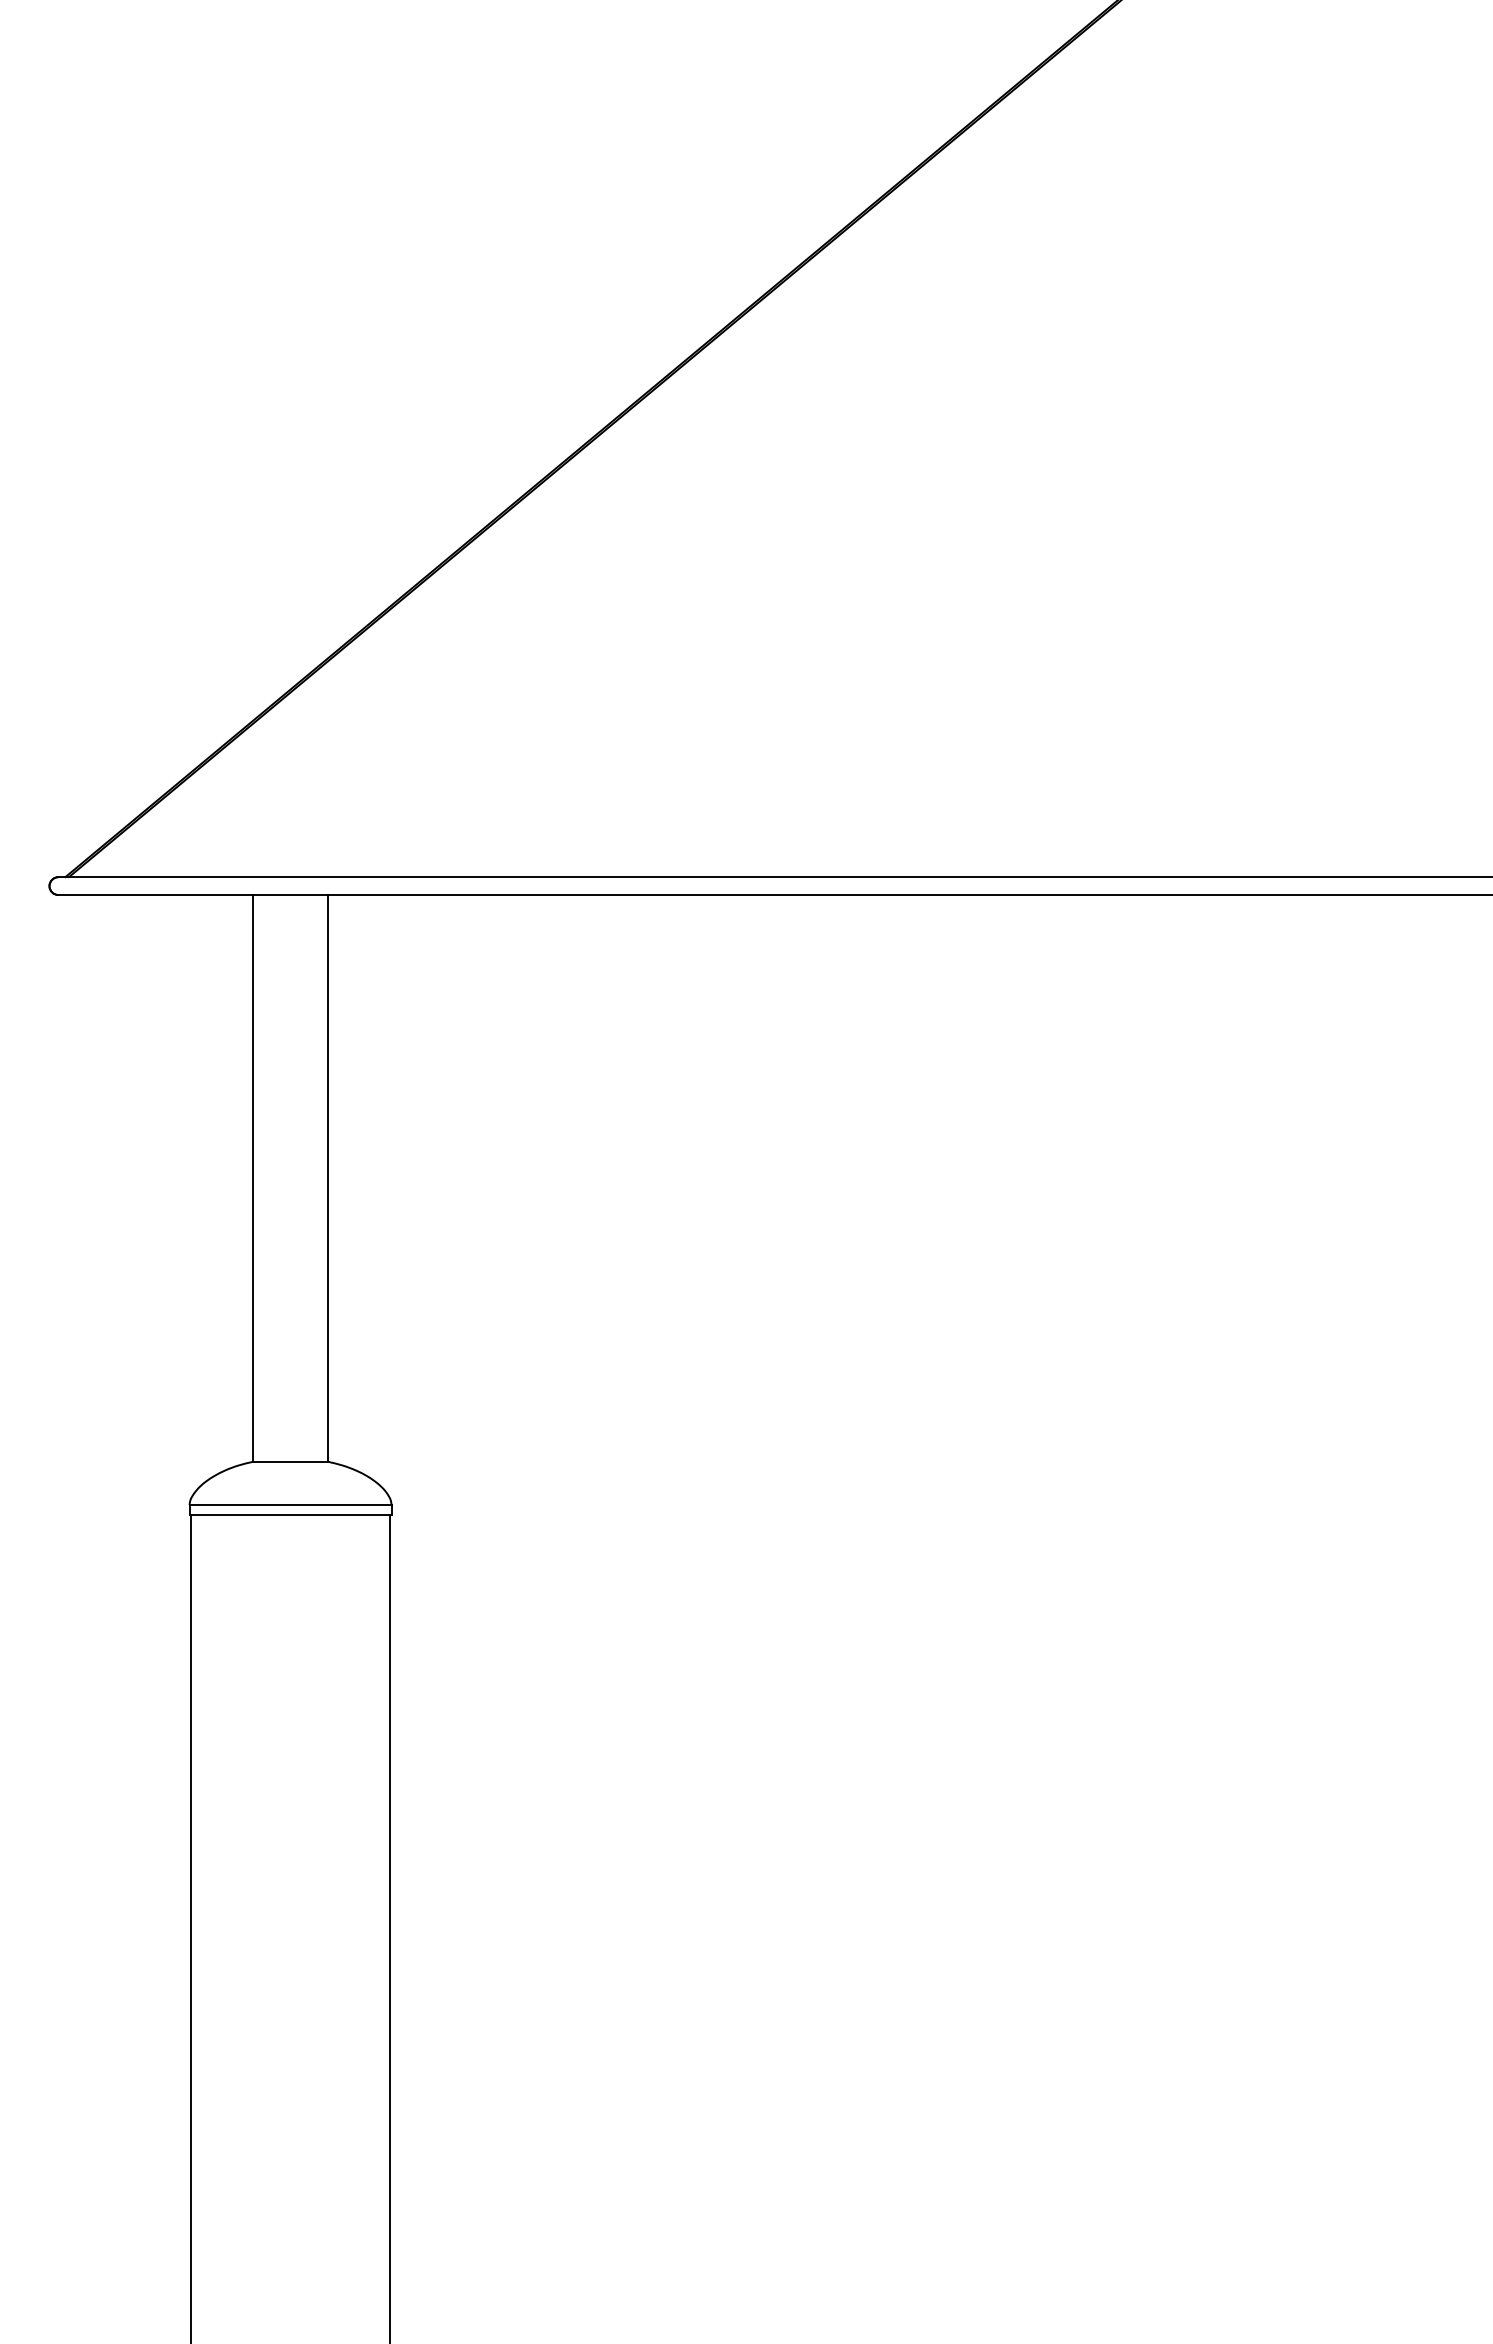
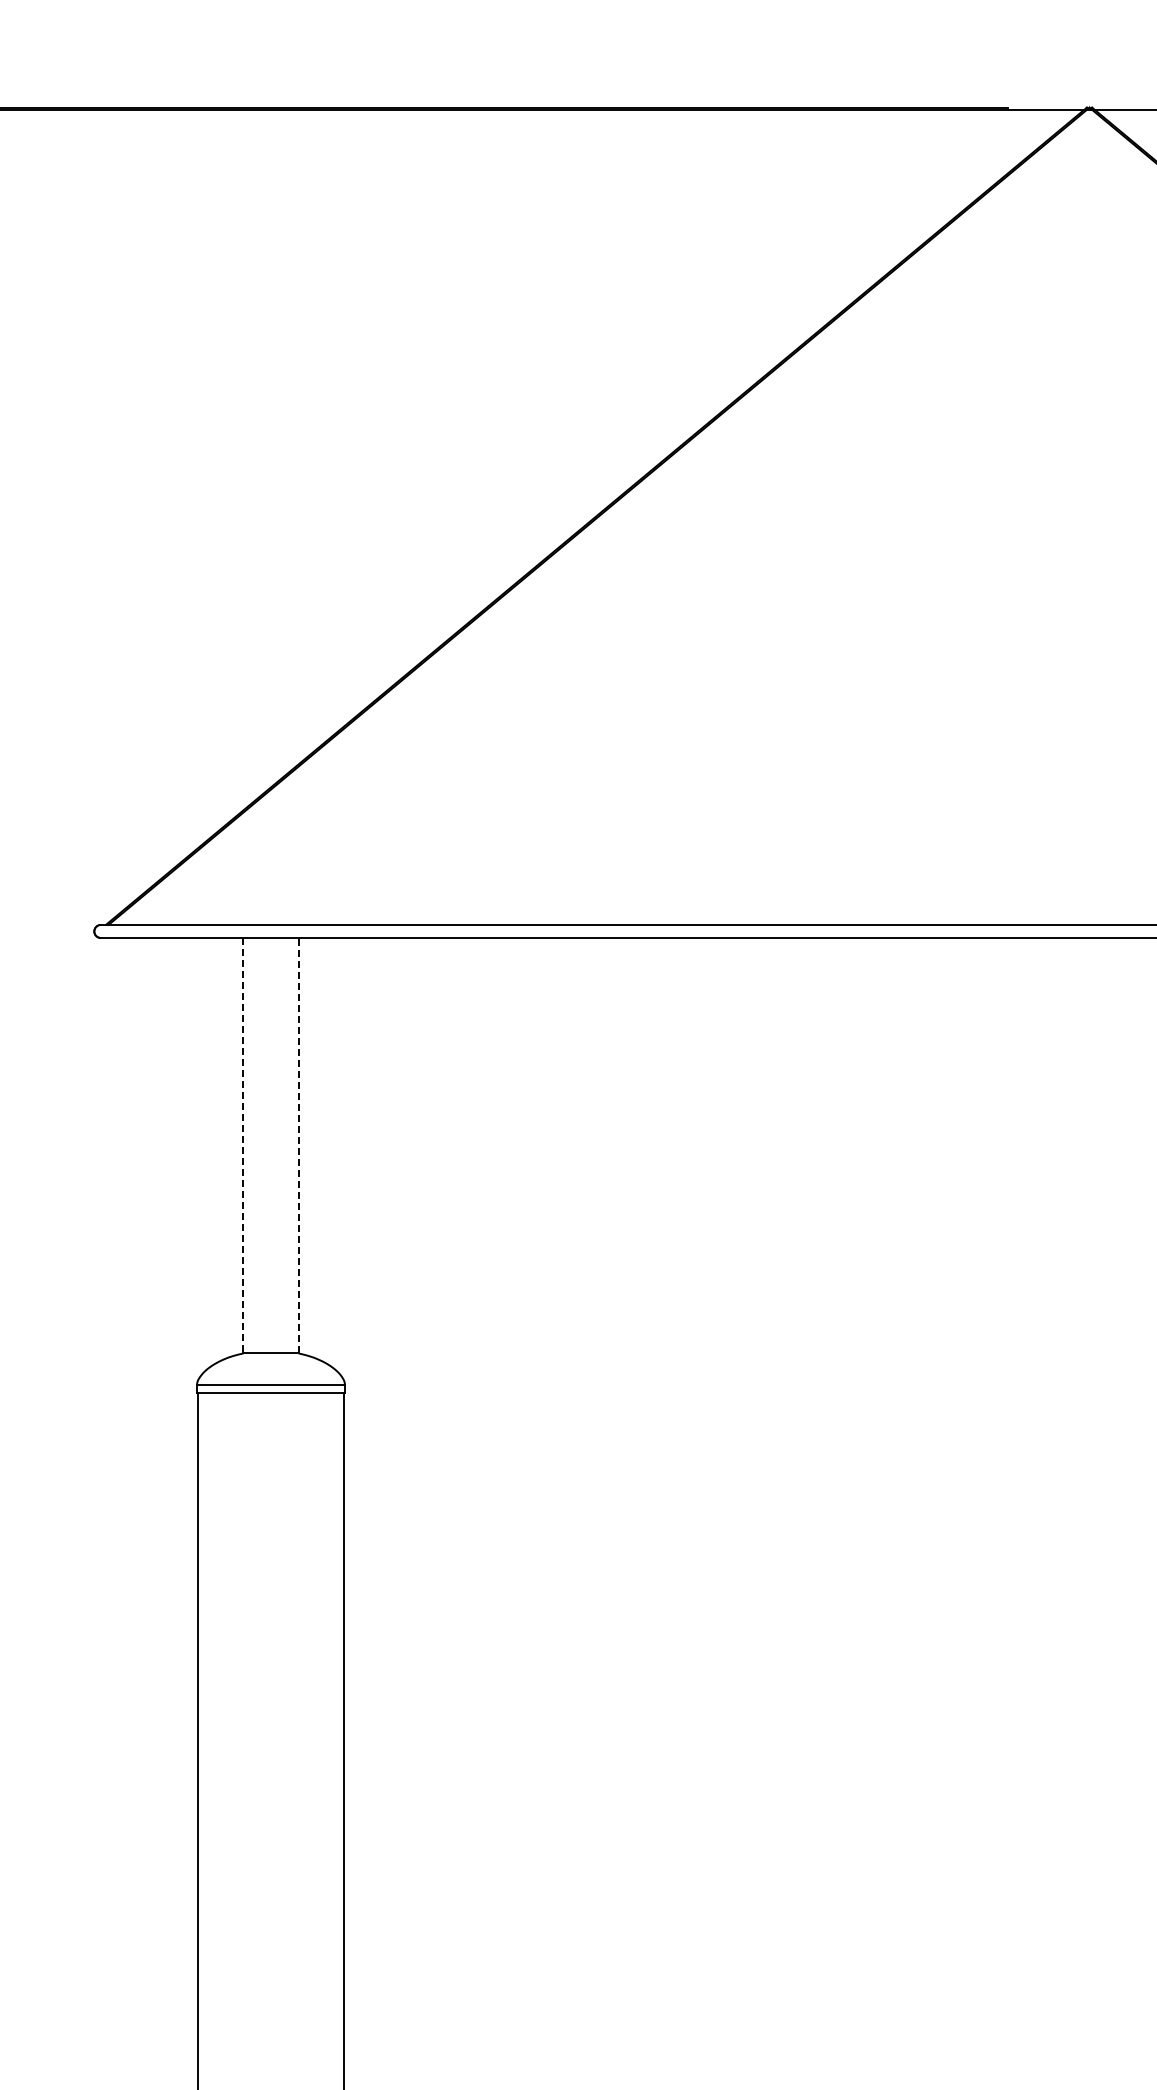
line: (253, 1178) -> (243, 1145), solid -> dashed
line: (328, 1178) -> (298, 1145), solid -> dashed

